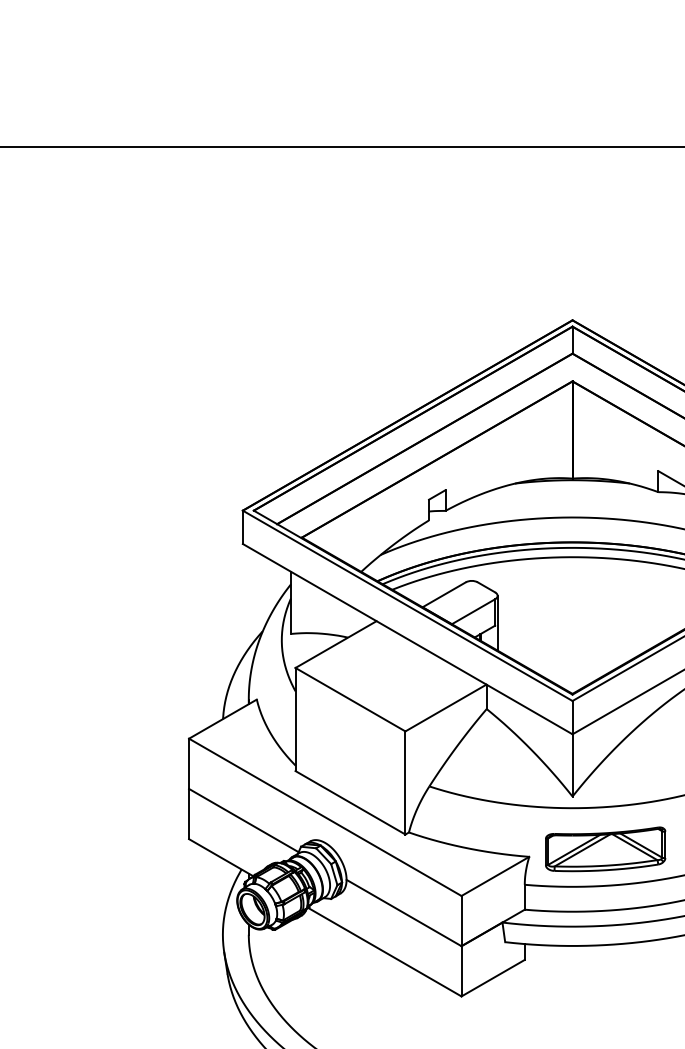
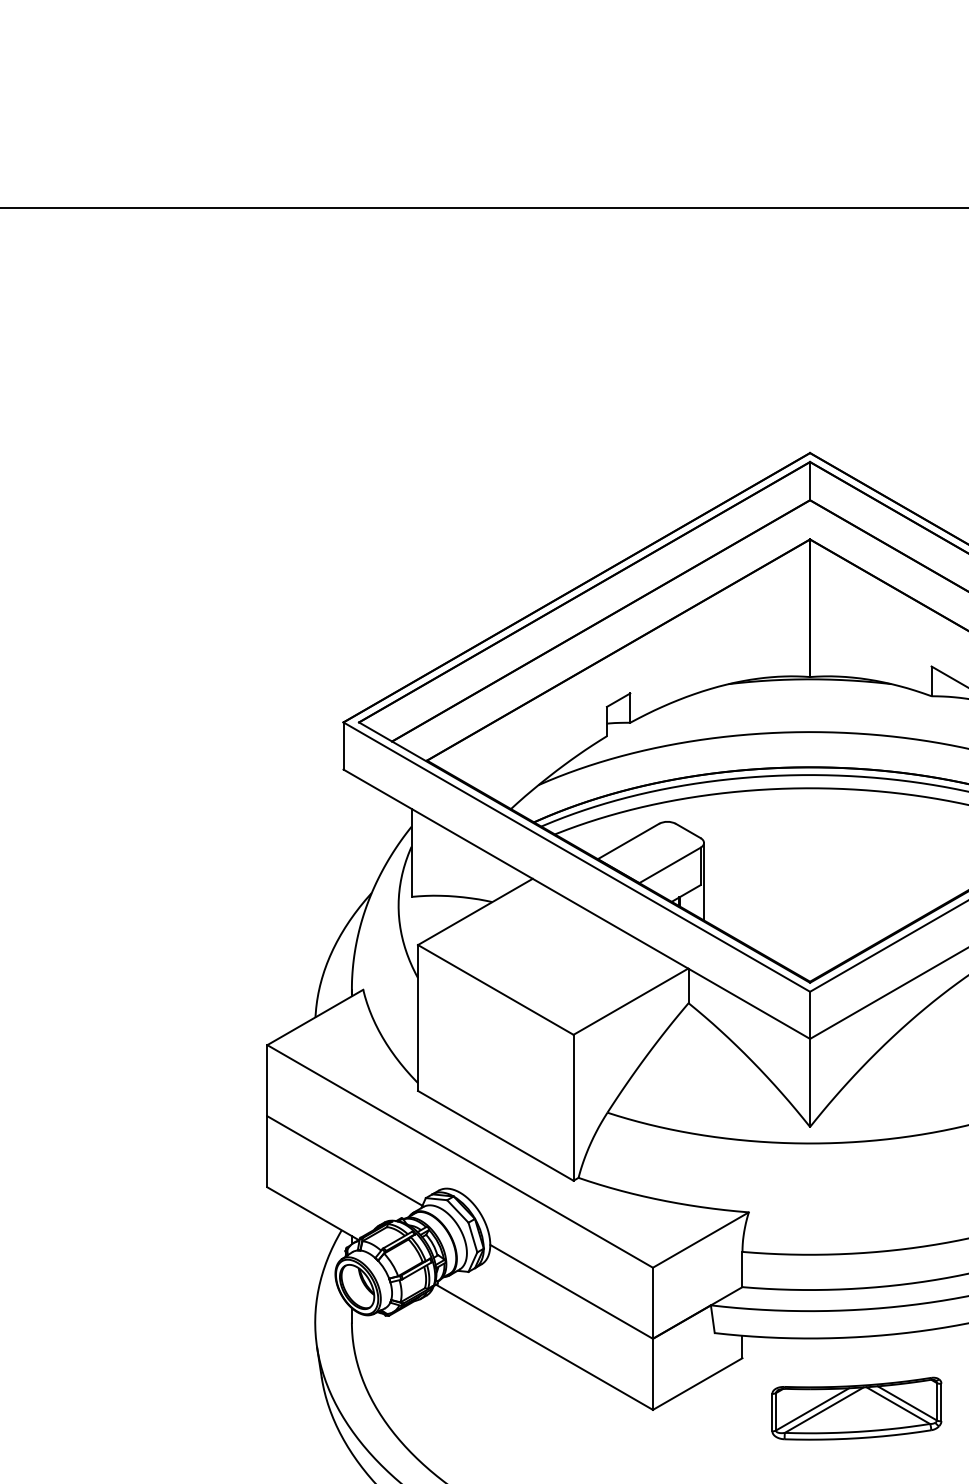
part: (605, 849) -> (856, 1408), moved

